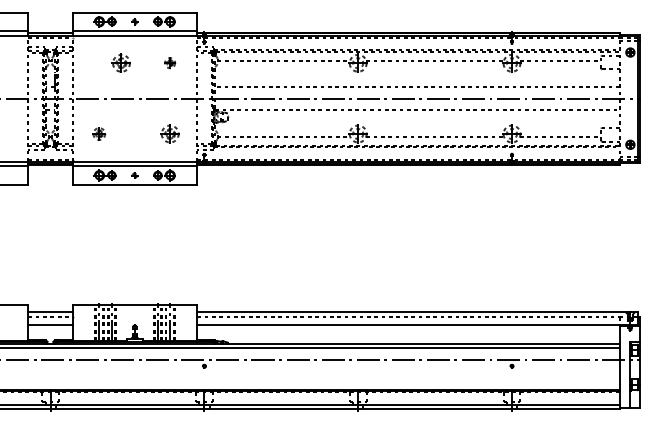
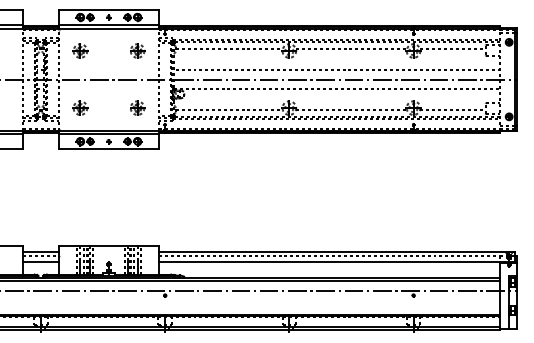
part: (120, 62) -> (79, 50), moved
part: (169, 62) -> (136, 50), size x1.67
part: (98, 133) -> (79, 107), size x1.43

